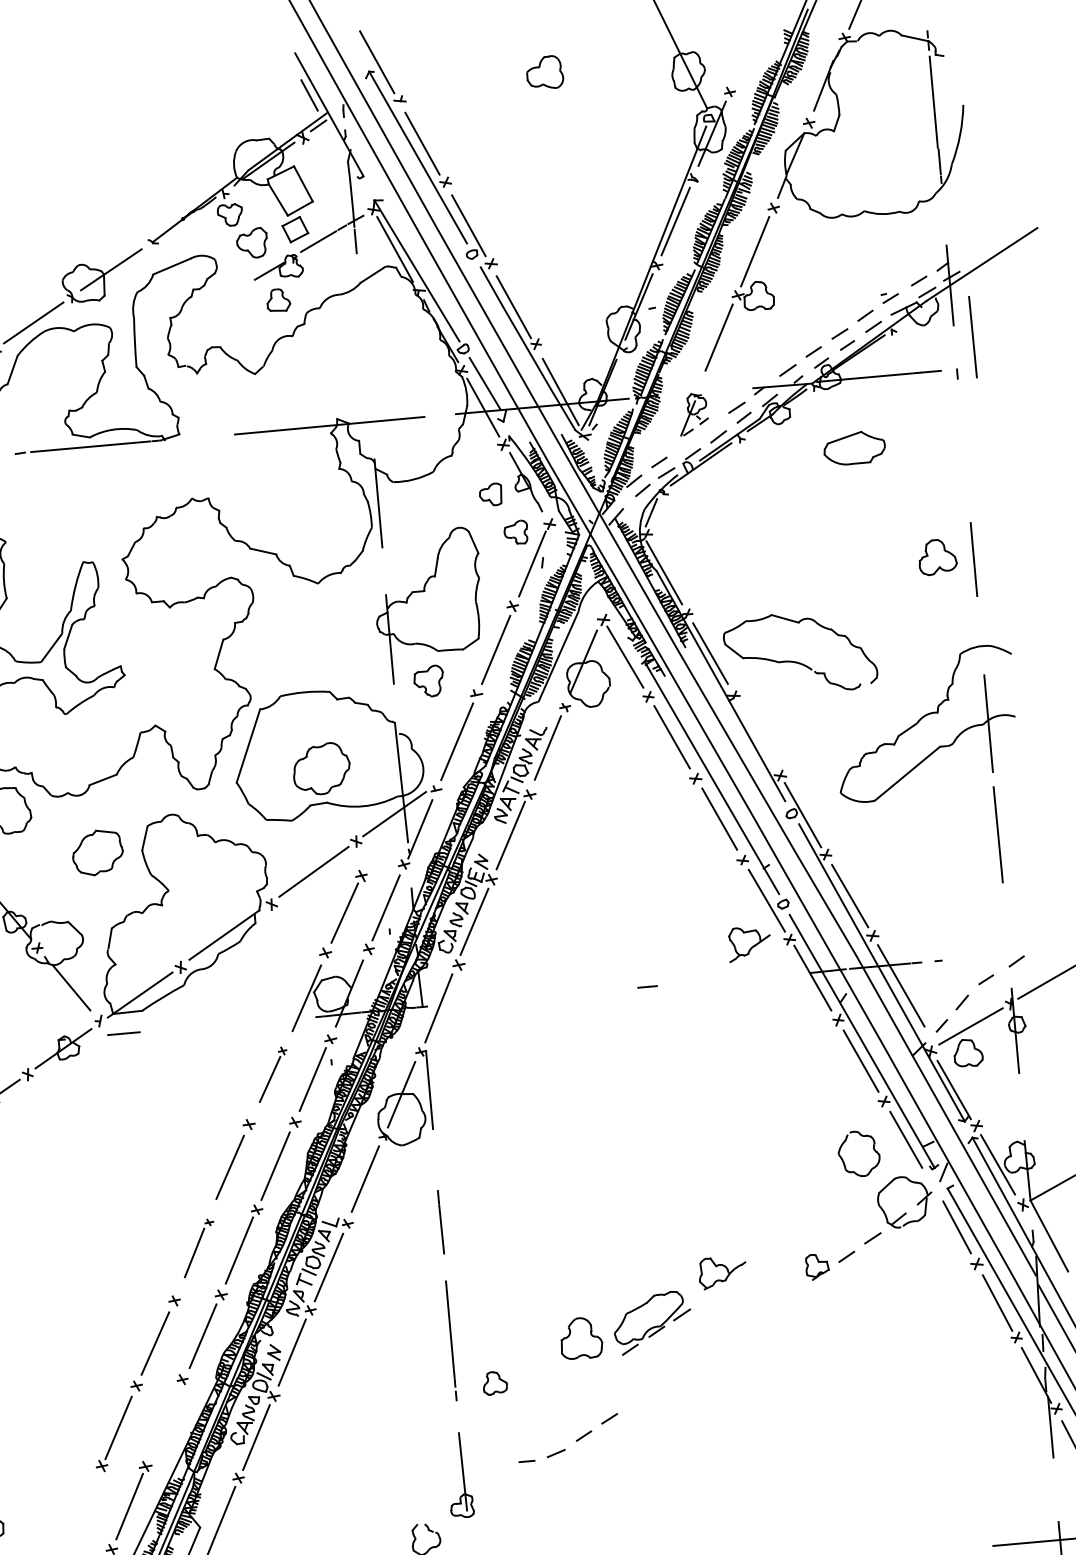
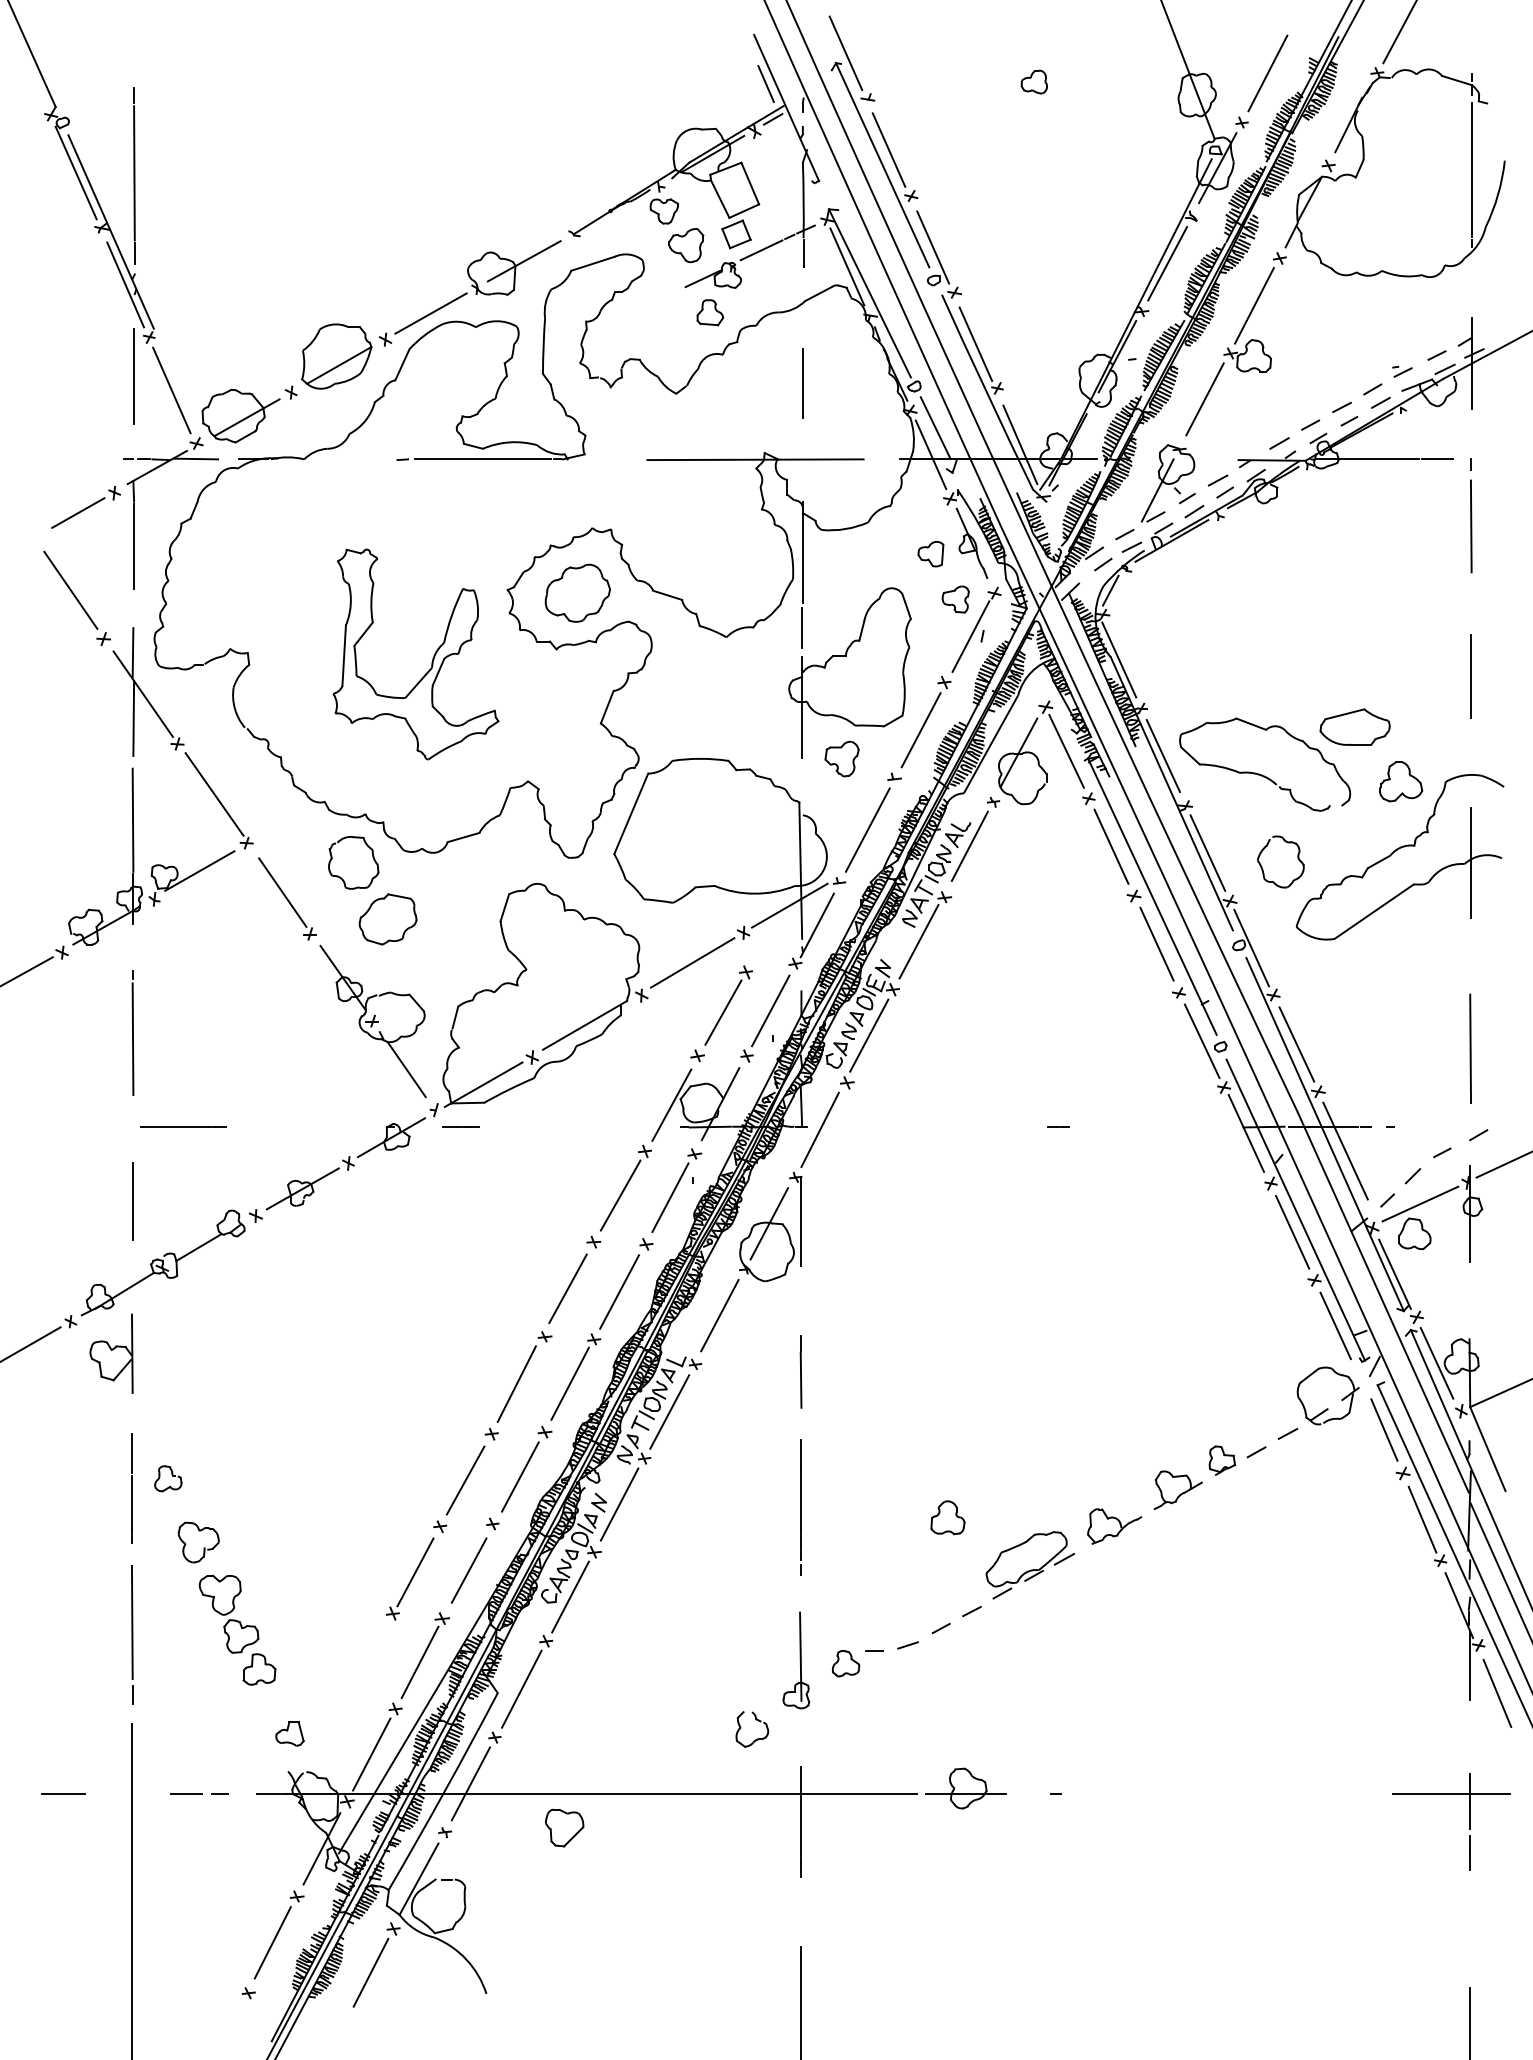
line: (748, 46) -> (1267, 73), added
part: (543, 72) -> (1033, 81), size x0.62
line: (973, 337) -> (1471, 526), moved
line: (364, 354) -> (802, 382), added
part: (692, 414) -> (1167, 483), size x1.67
part: (854, 447) -> (1354, 726), moved
part: (937, 556) -> (1401, 781), moved
line: (384, 569) -> (802, 627), added
line: (756, 734) -> (1207, 852), added
part: (321, 768) -> (577, 592), moved
line: (998, 834) -> (1470, 1048), moved
part: (97, 852) -> (387, 919), moved
part: (748, 944) -> (1177, 1490), moved
part: (272, 1074) -> (625, 1187), size x1.43
part: (873, 1149) -> (1297, 858), moved
part: (198, 1247) -> (524, 1376), size x1.43
part: (722, 1272) -> (1114, 1526), moved
part: (652, 1323) -> (1030, 1565), moved
part: (580, 1338) -> (947, 1517), size x0.71
part: (494, 1383) -> (845, 1663), moved
line: (165, 1422) -> (469, 1570), added

